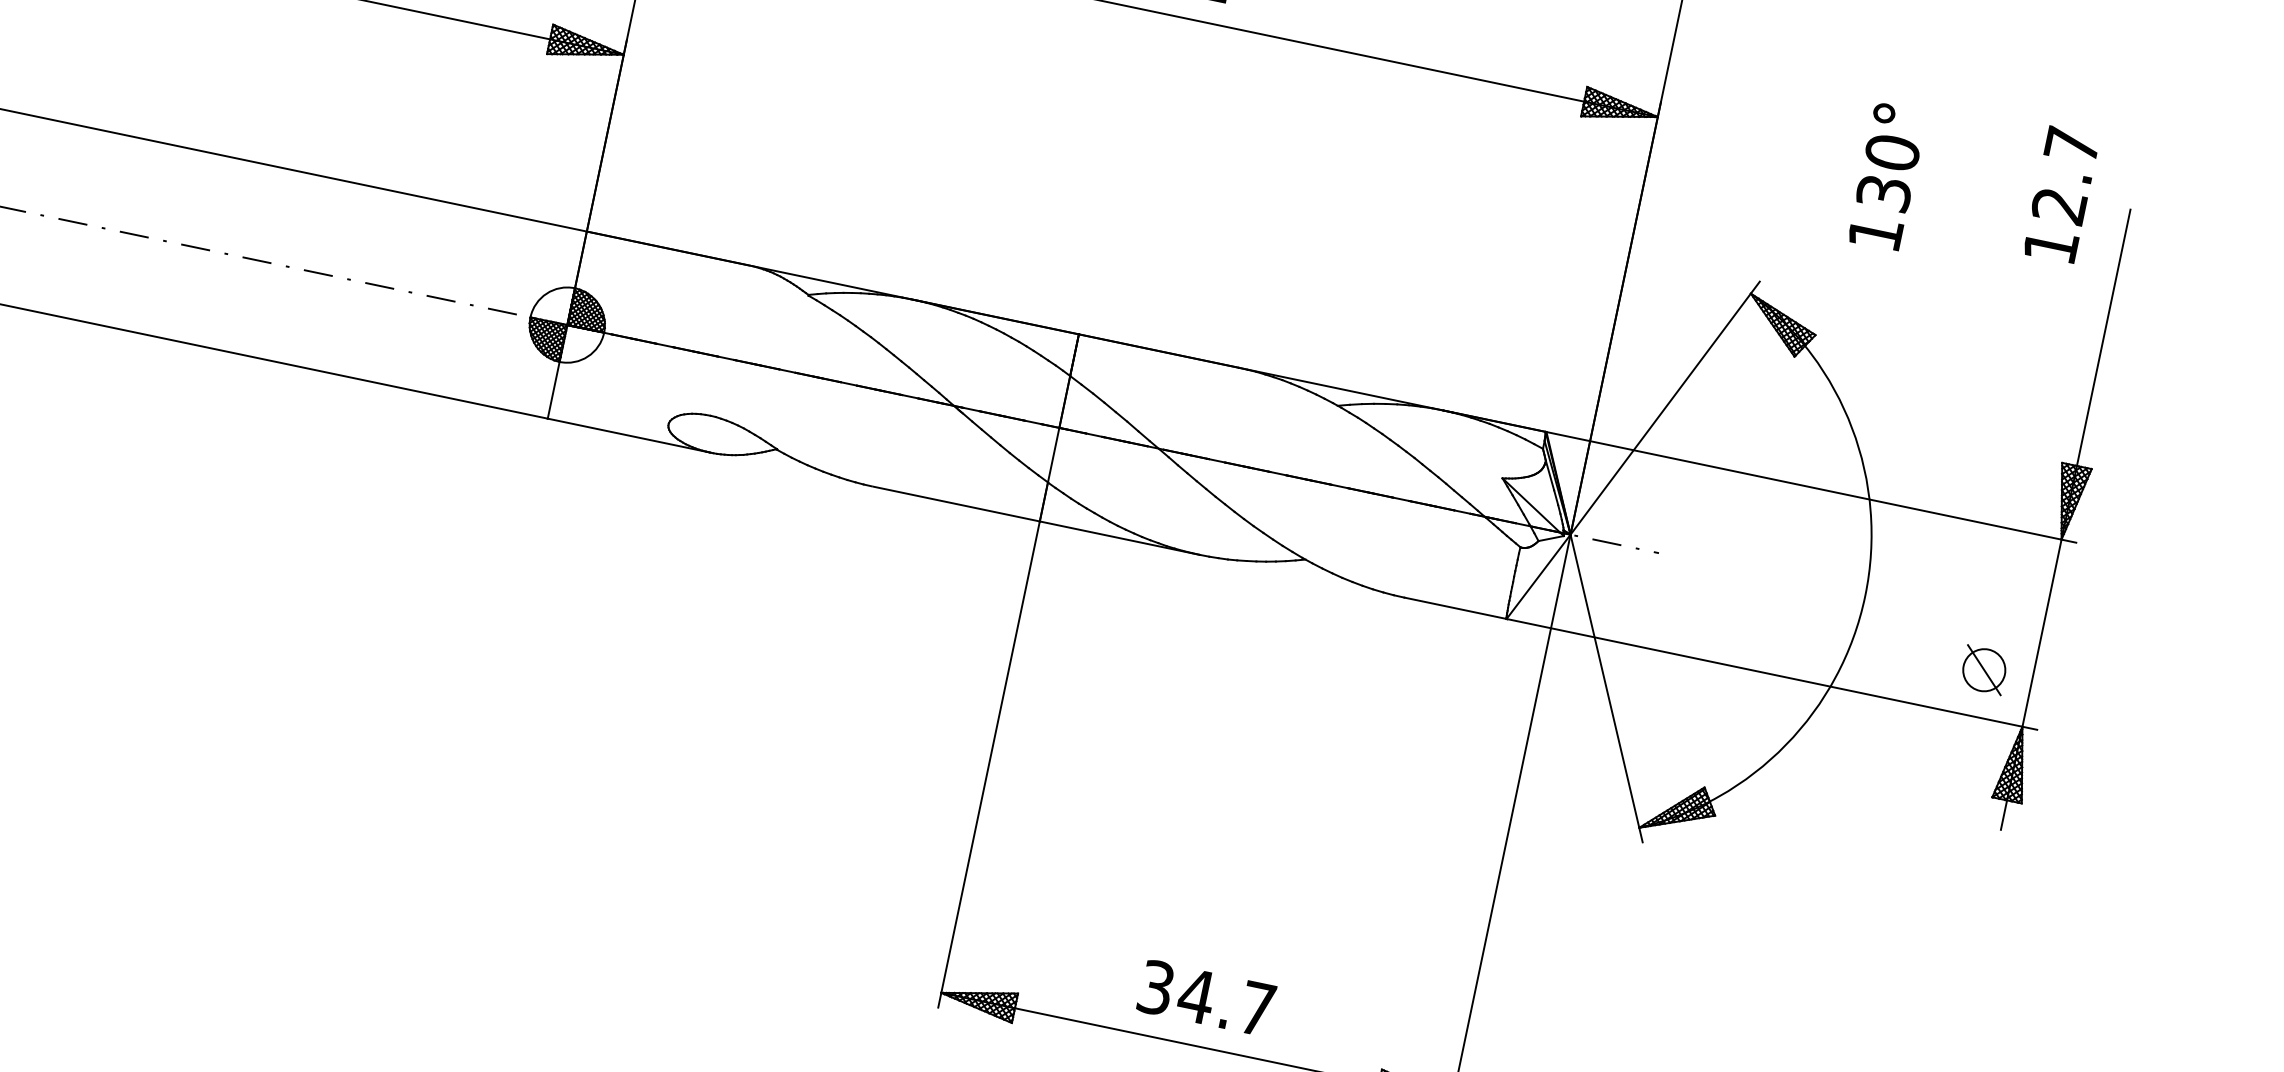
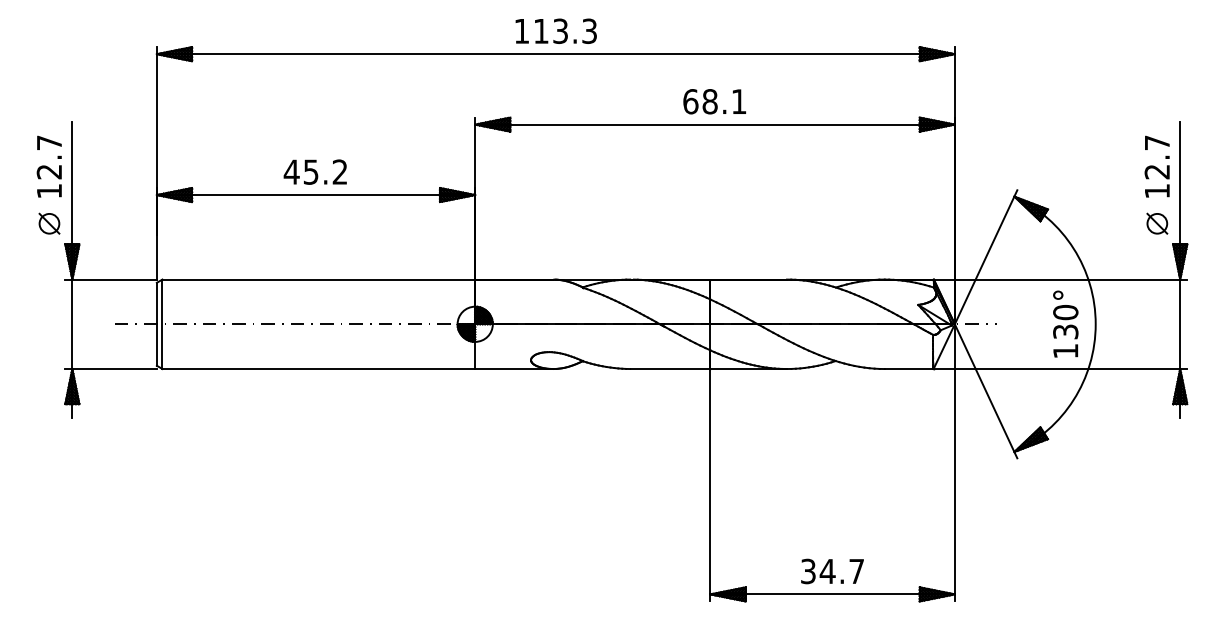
text: (1887, 175) -> (1065, 323), moved
text: (2060, 194) -> (1156, 166), moved
part: (1984, 669) -> (1157, 223), moved

